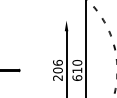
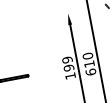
text: (57, 69) -> (68, 67), 206 -> 199

